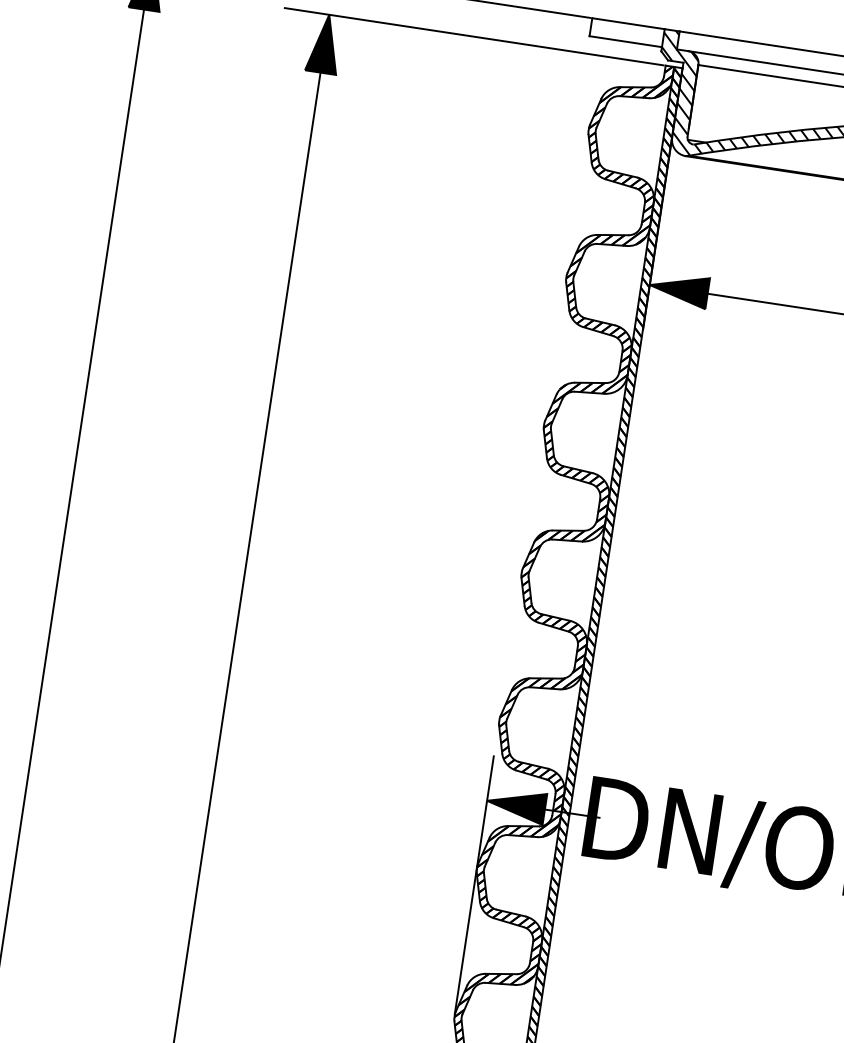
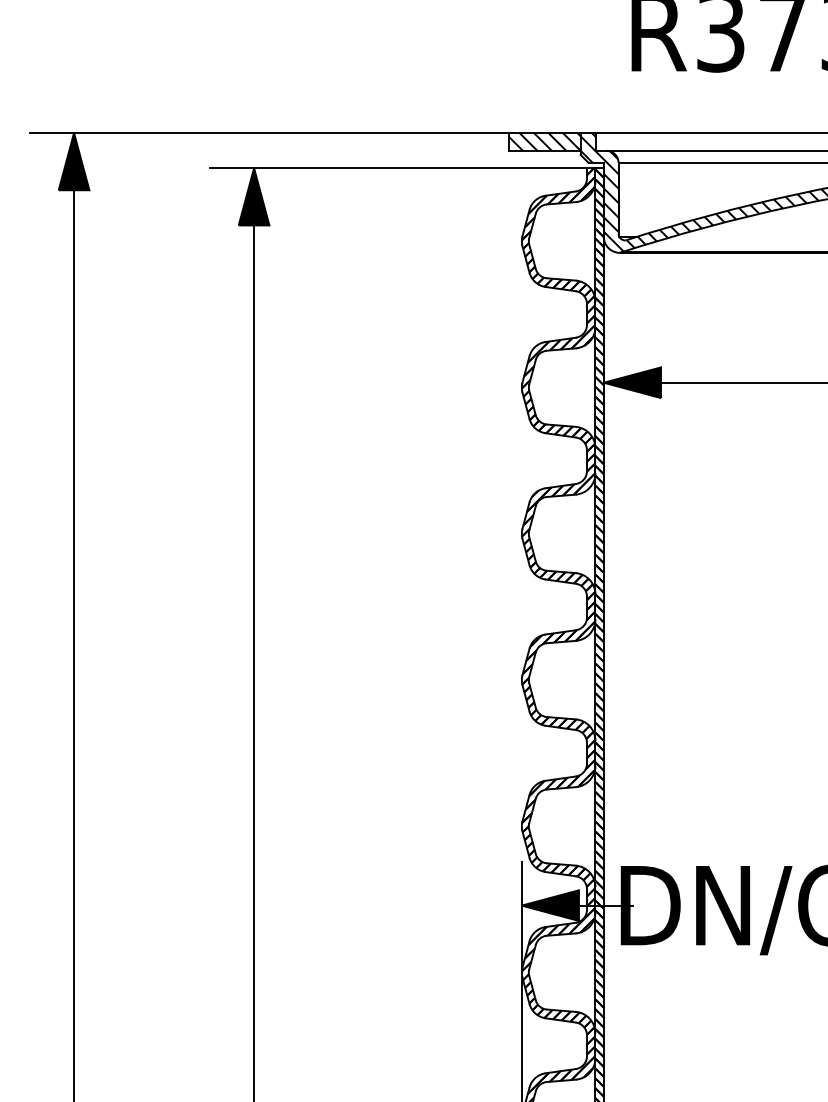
hatch: (626, 32) -> (544, 141), added

